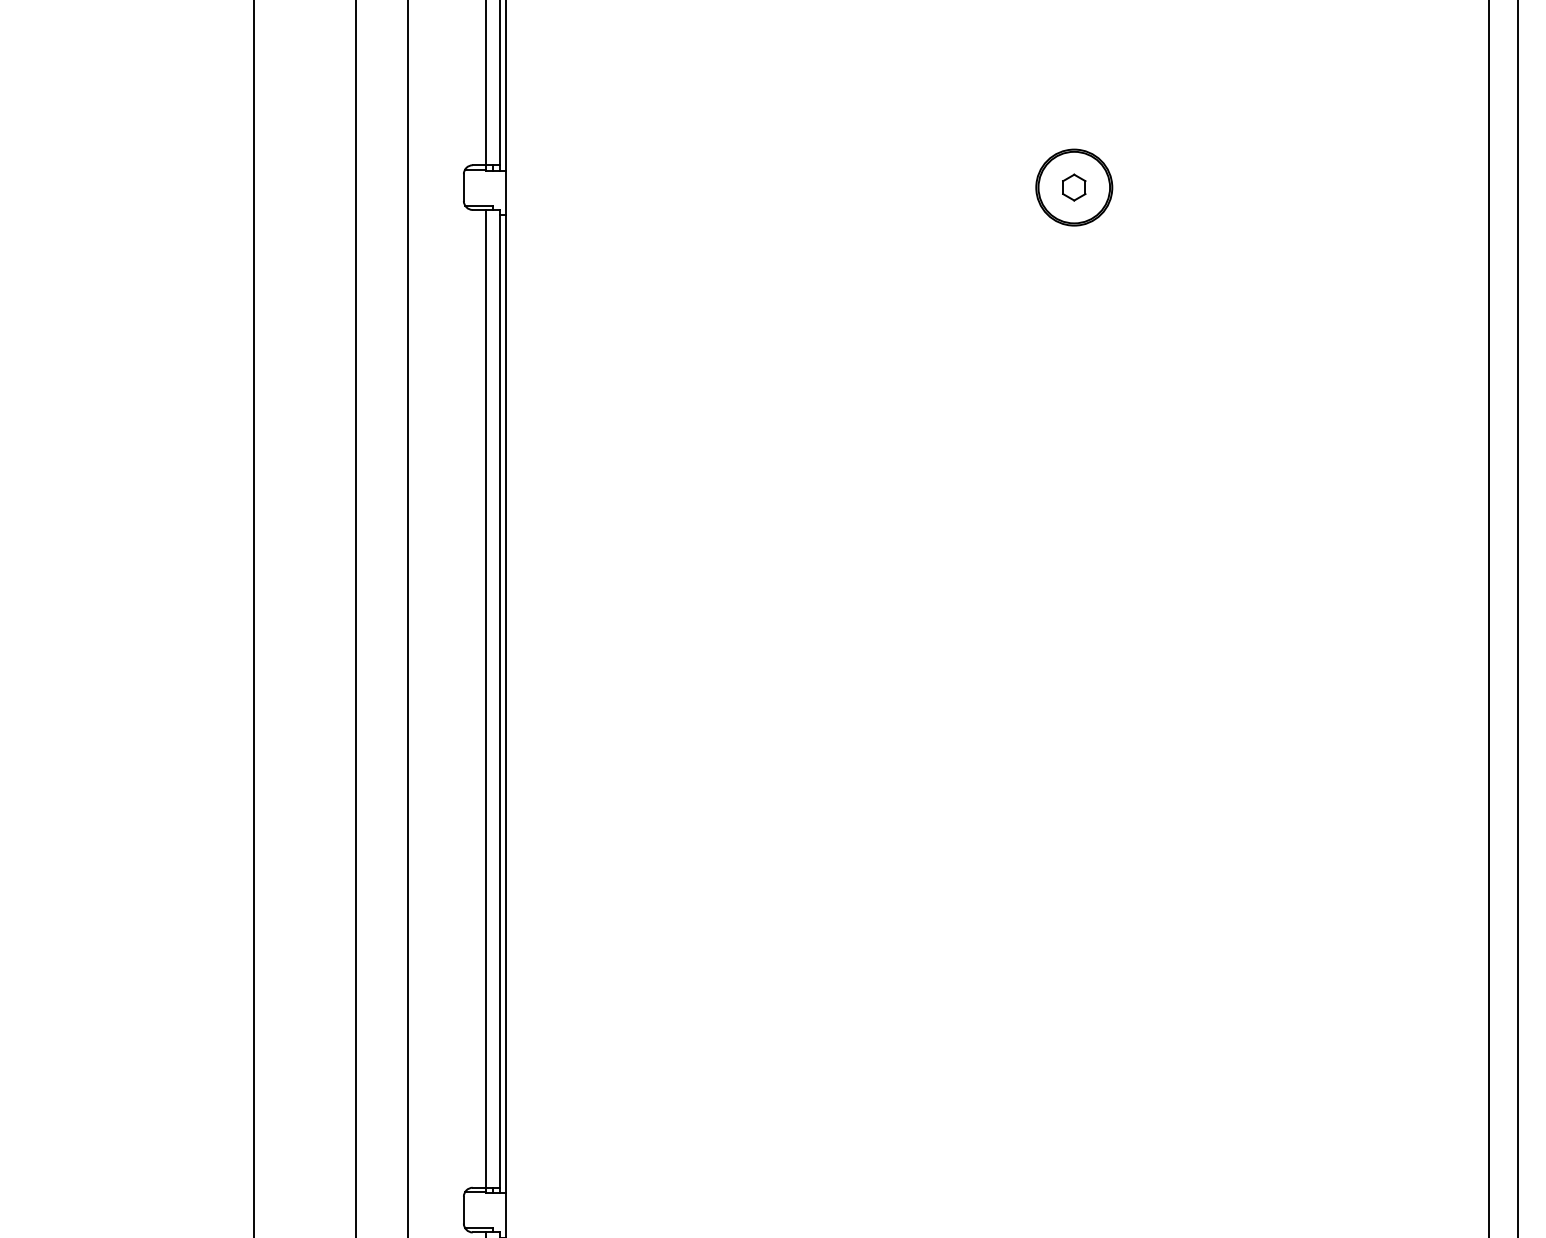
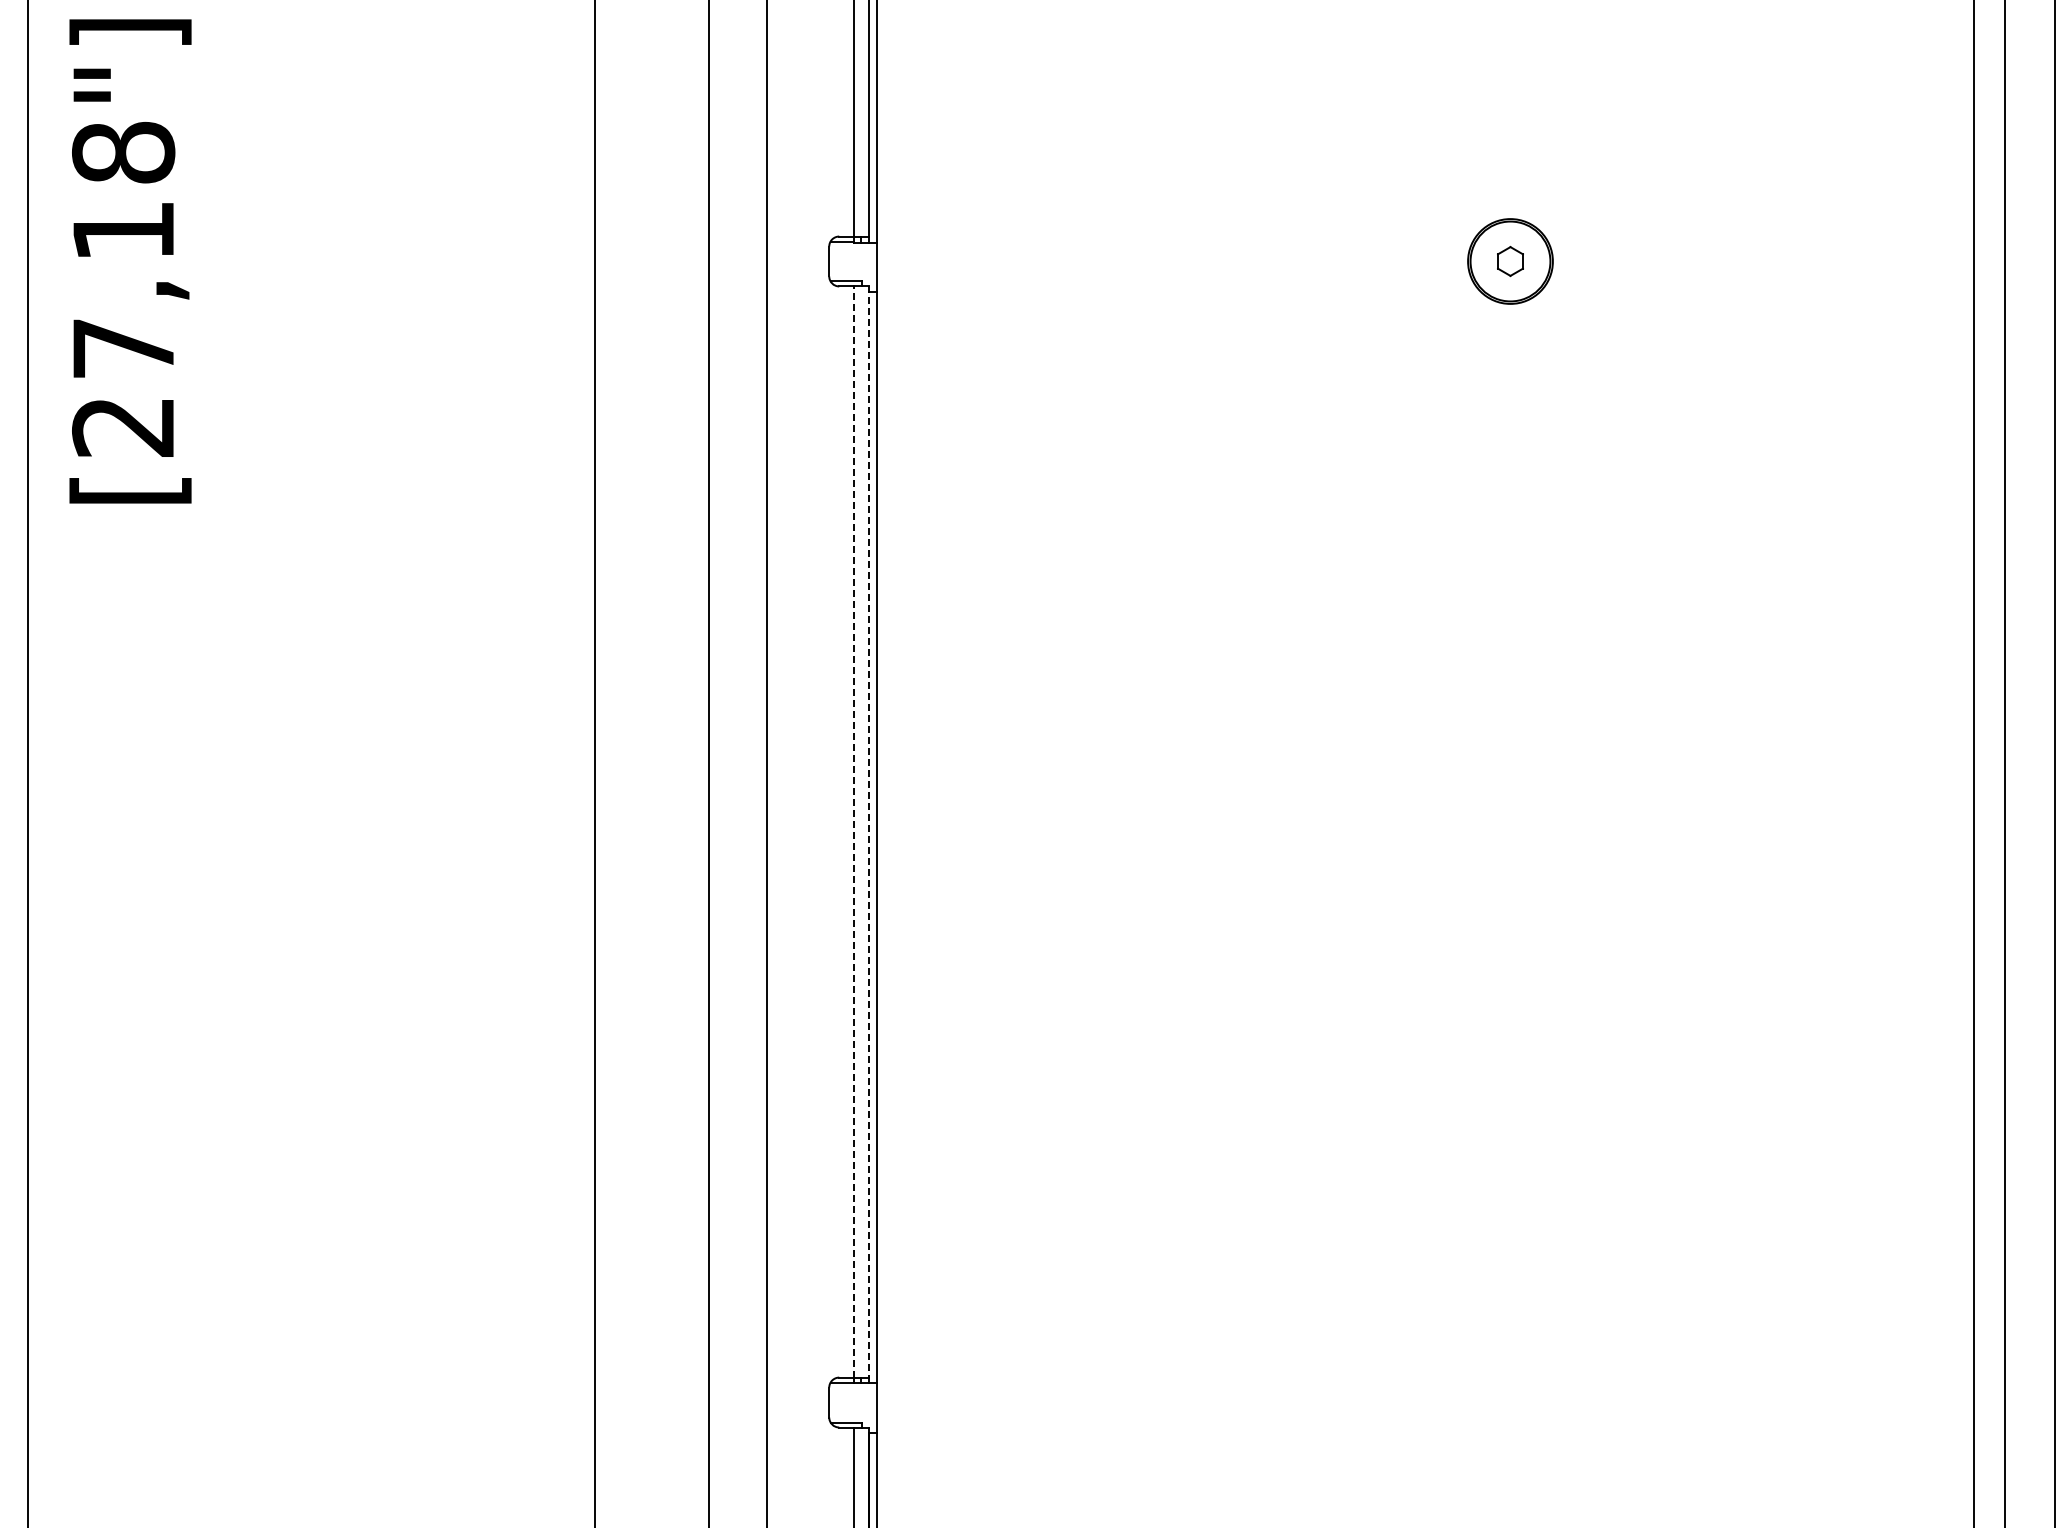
line: (486, 699) -> (854, 832), solid -> dashed
line: (499, 699) -> (869, 832), solid -> dashed

